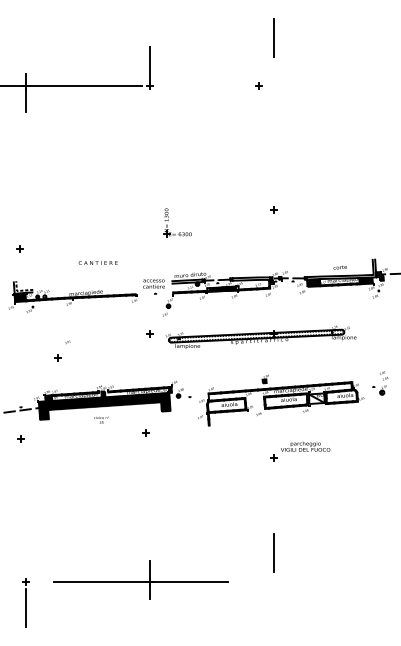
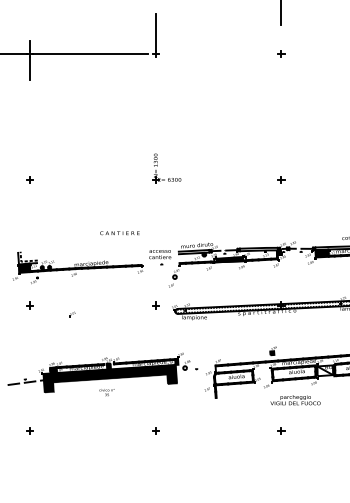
part: (258, 85) -> (281, 53), moved
part: (168, 221) -> (157, 166), moved
part: (19, 248) -> (29, 179), moved
text: (97, 262) -> (119, 232), moved
part: (57, 357) -> (29, 304), moved
part: (145, 432) -> (155, 430), moved
part: (20, 438) -> (29, 430), moved
text: (305, 446) -> (295, 399), moved

